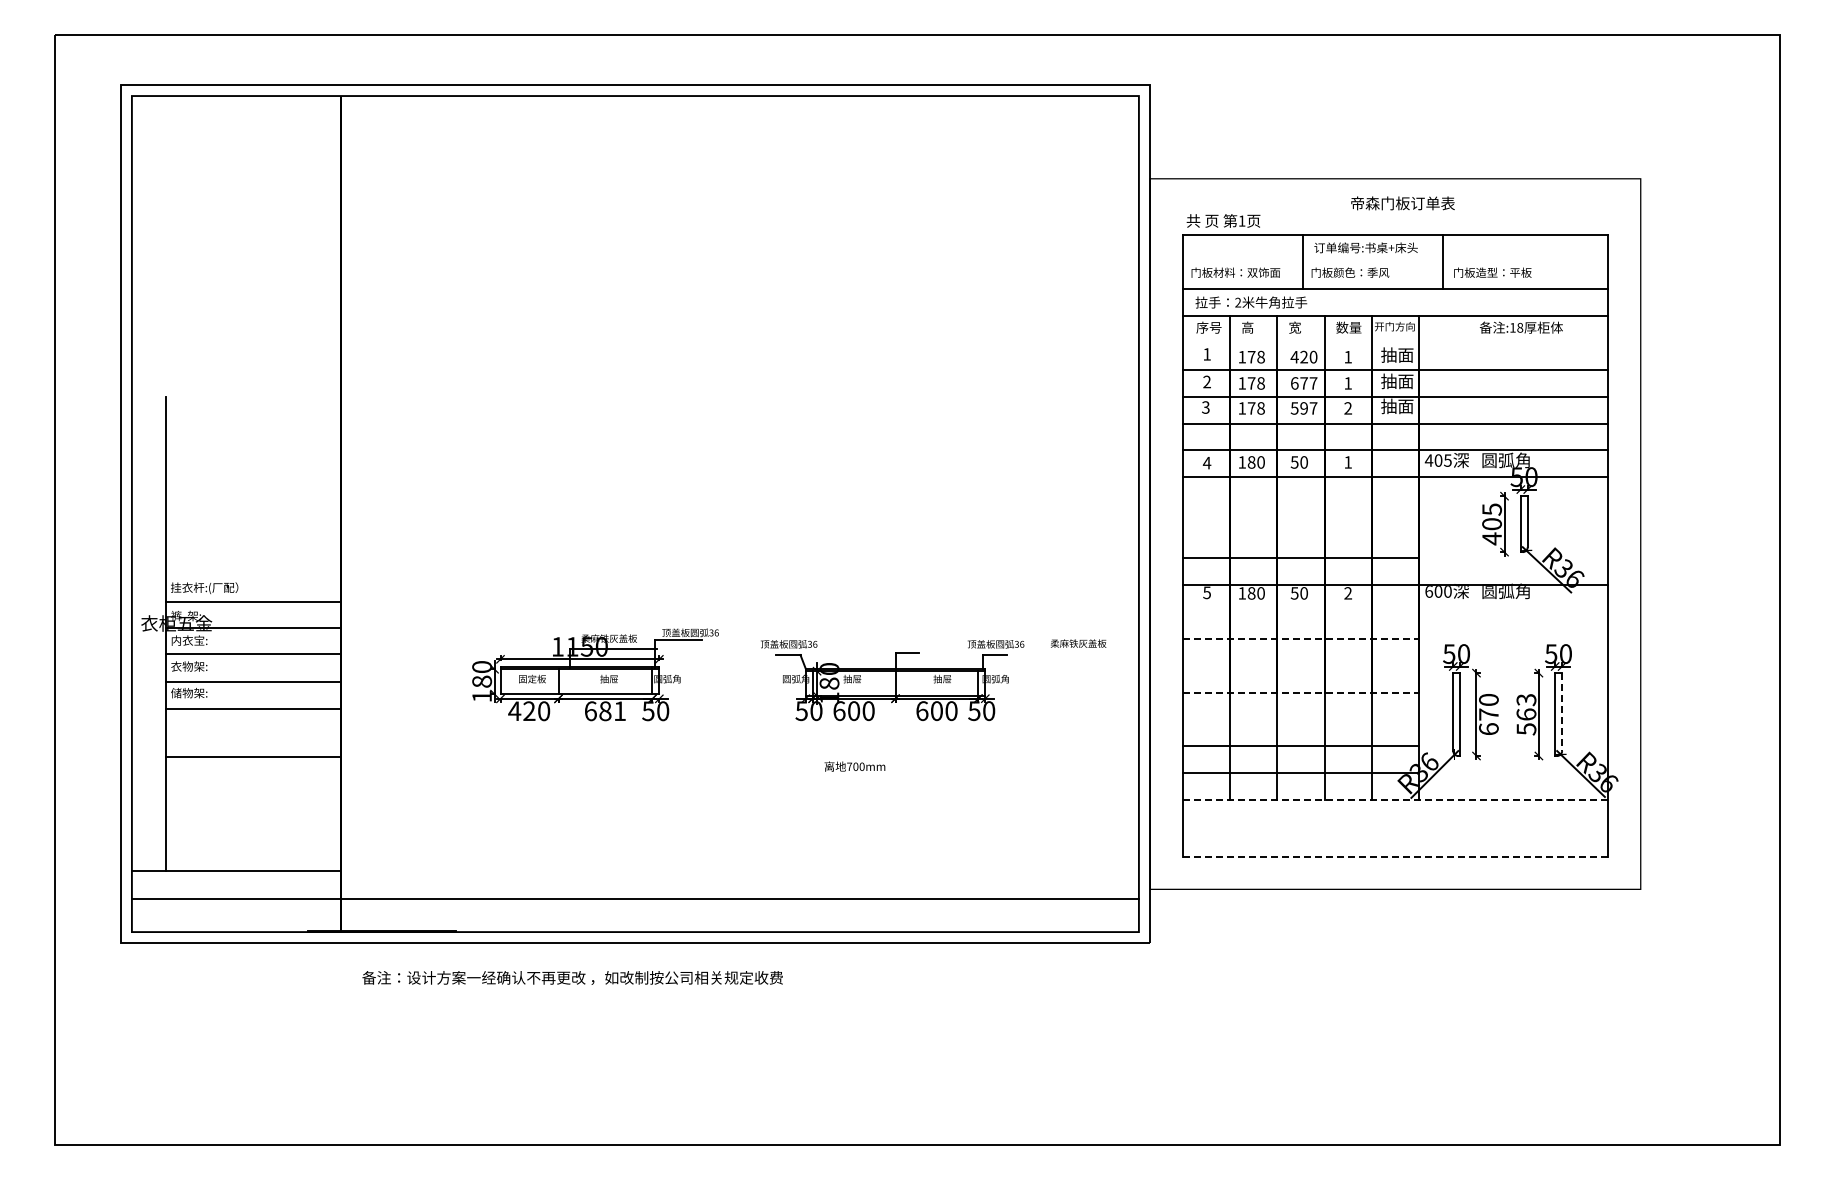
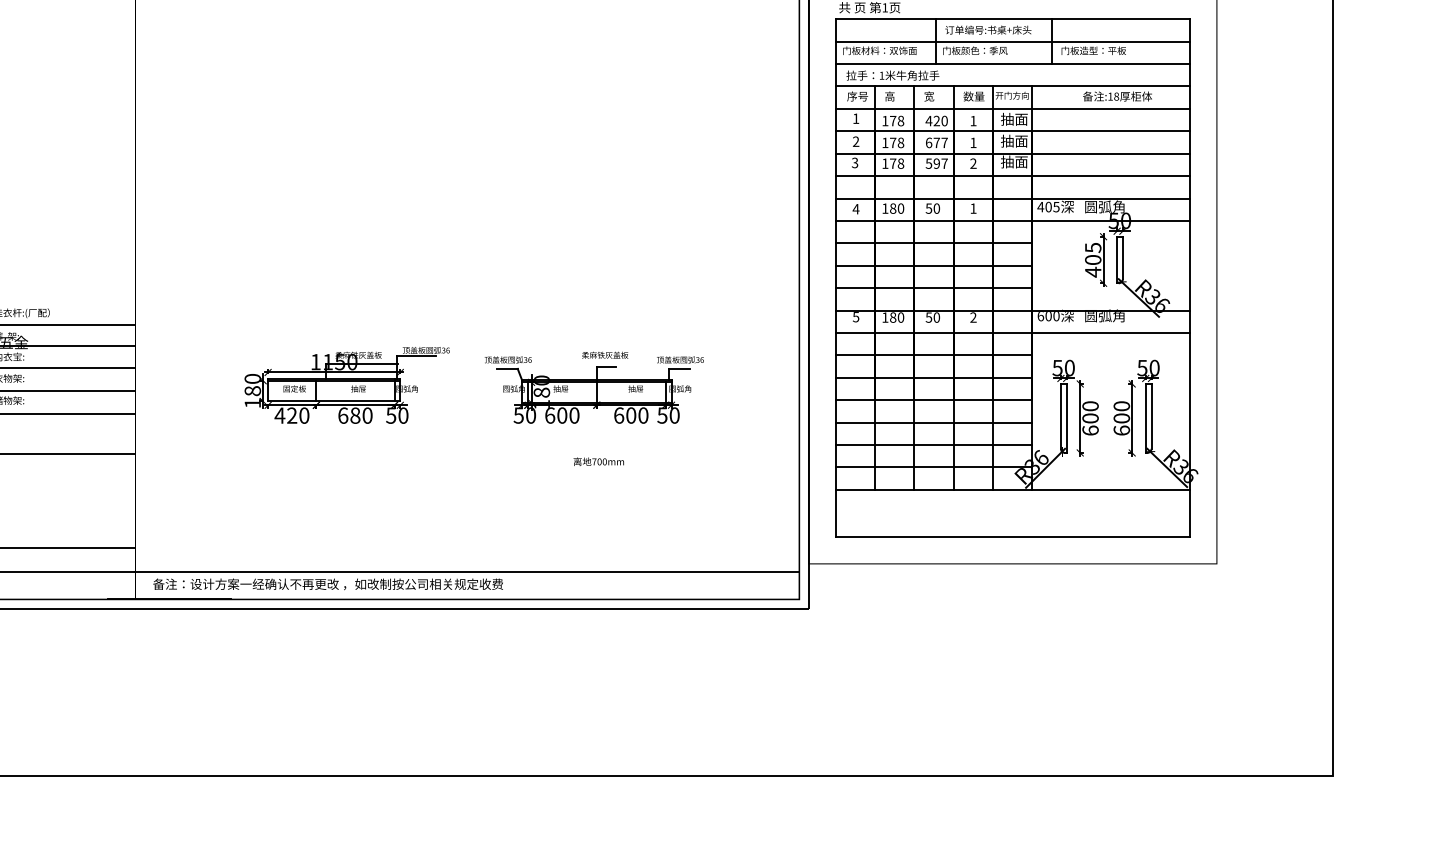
line: (1395, 261) -> (1012, 41), added
text: (1238, 302) -> (882, 75), 2 -> 1
line: (1395, 342) -> (1012, 108), added
line: (1300, 504) -> (933, 243), added
line: (1300, 531) -> (933, 266), added
line: (1395, 611) -> (1012, 332), added
line: (1301, 638) -> (934, 355), dashed -> solid
text: (1078, 643) -> (605, 355), moved
line: (1300, 665) -> (933, 377), added
line: (1301, 692) -> (934, 400), dashed -> solid
text: (620, 711) -> (367, 415), 681 -> 680
line: (1562, 712) -> (1151, 416), dashed -> solid
text: (1488, 714) -> (1090, 418), 670 -> 600
text: (1526, 714) -> (1121, 418), 563 -> 600
line: (1300, 719) -> (933, 422), added
text: (854, 766) -> (598, 461), moved
line: (1395, 800) -> (1012, 489), dashed -> solid
line: (1395, 856) -> (1012, 536), dashed -> solid
text: (572, 977) -> (328, 583), moved

